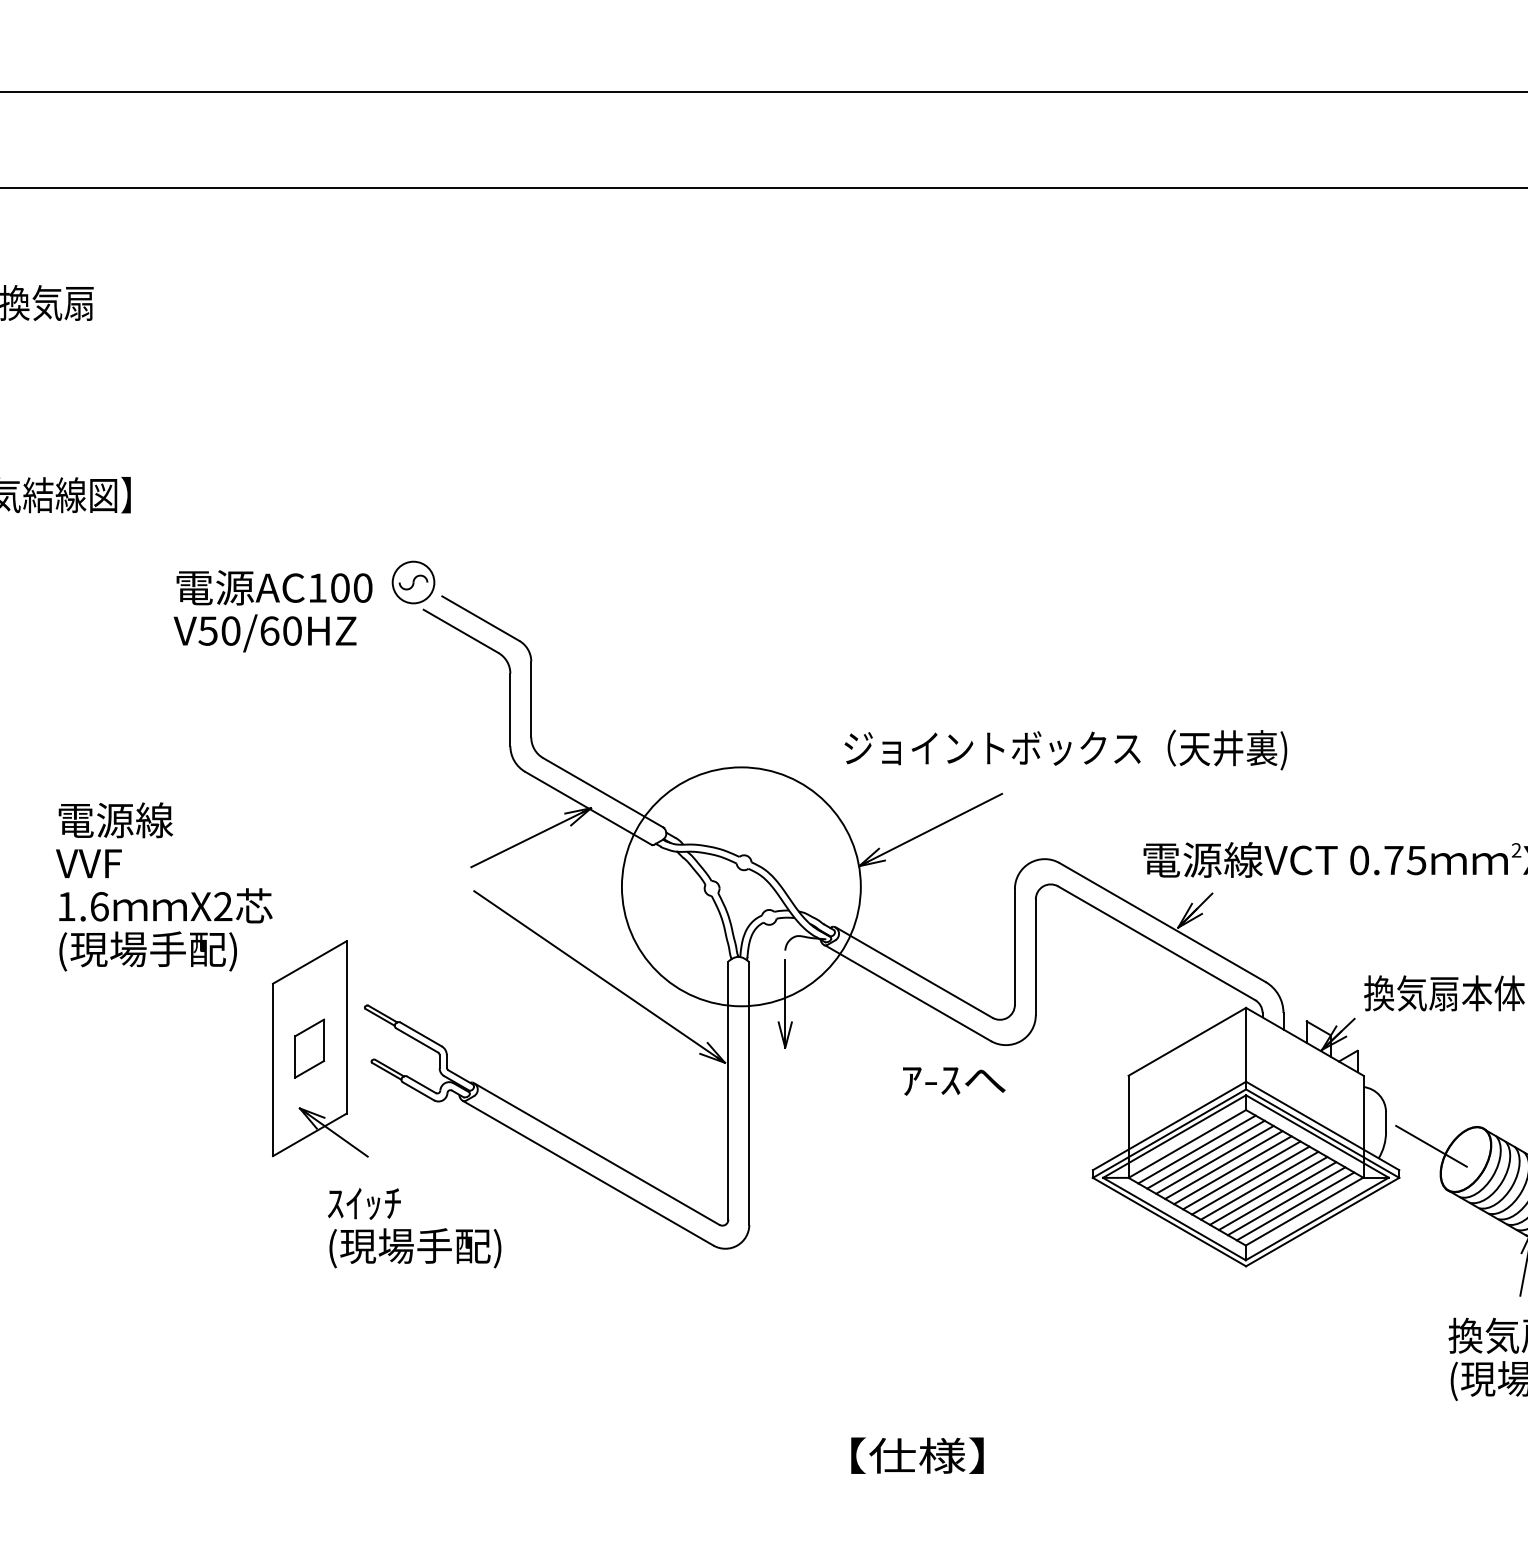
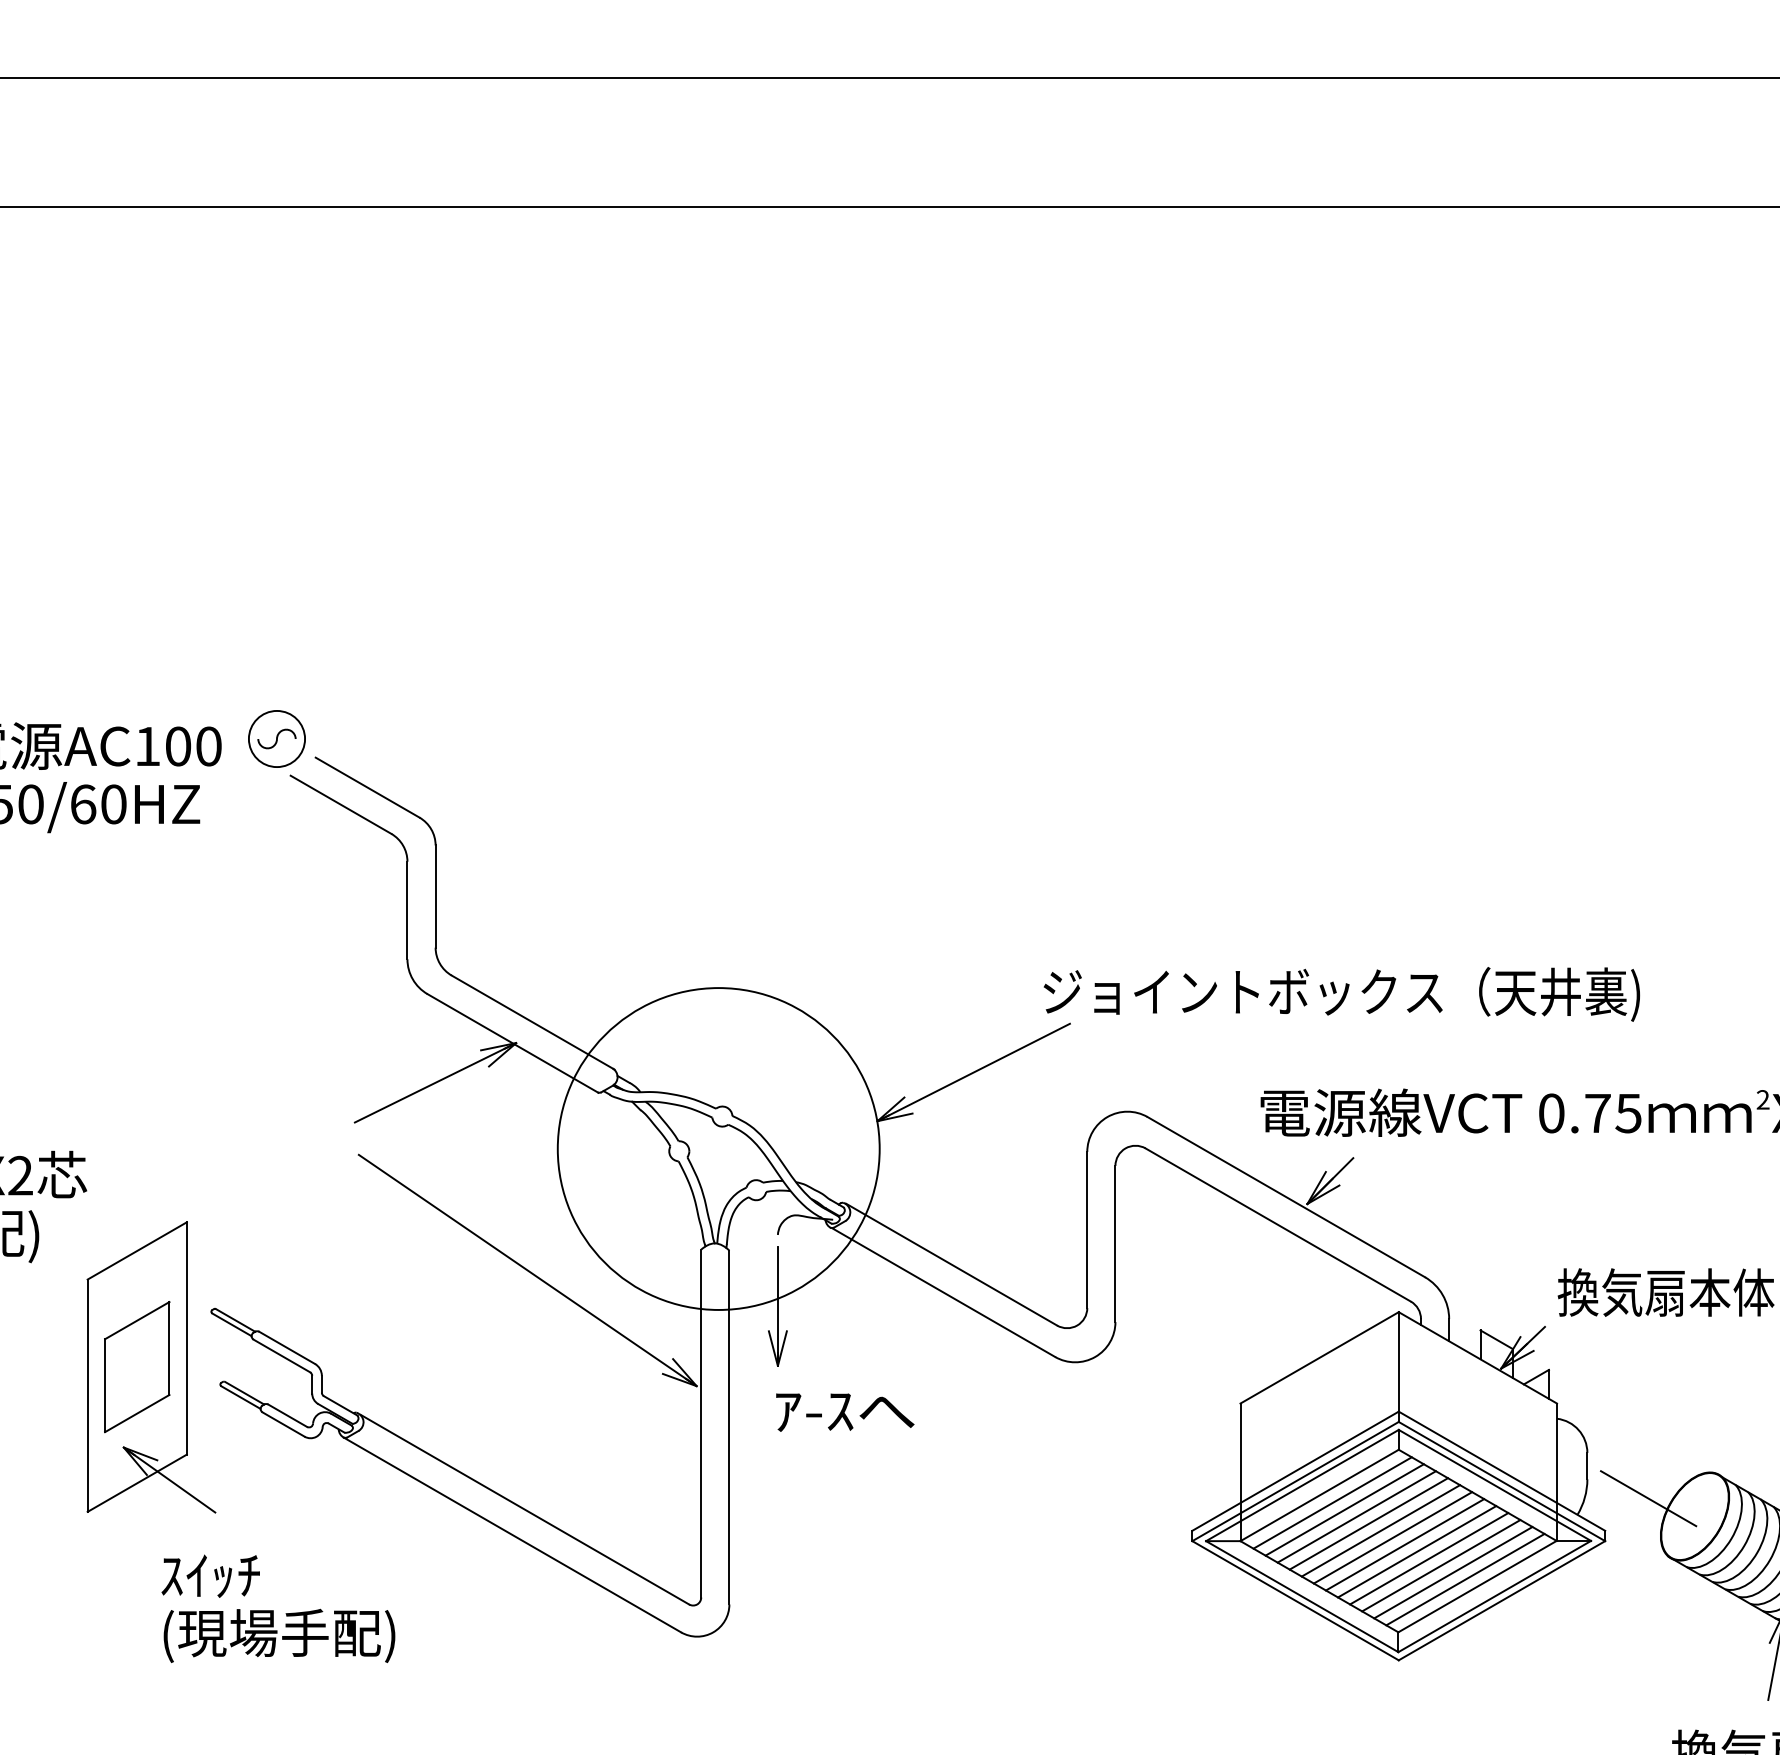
text: (1065, 749) -> (1341, 993), moved
part: (309, 1048) -> (136, 1366), size x1.67
text: (954, 1081) -> (845, 1412), moved

